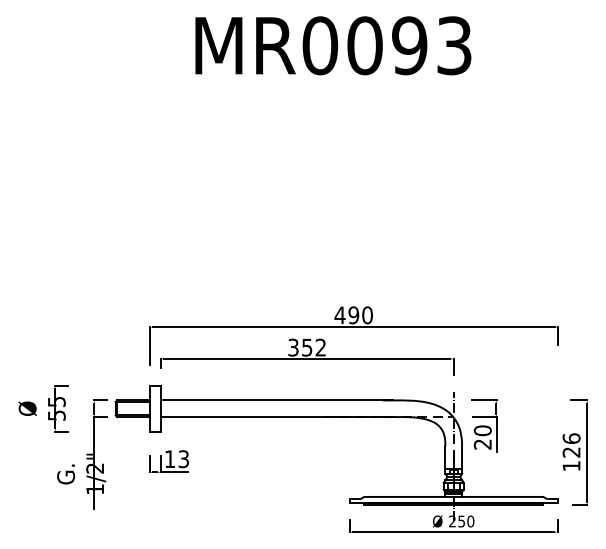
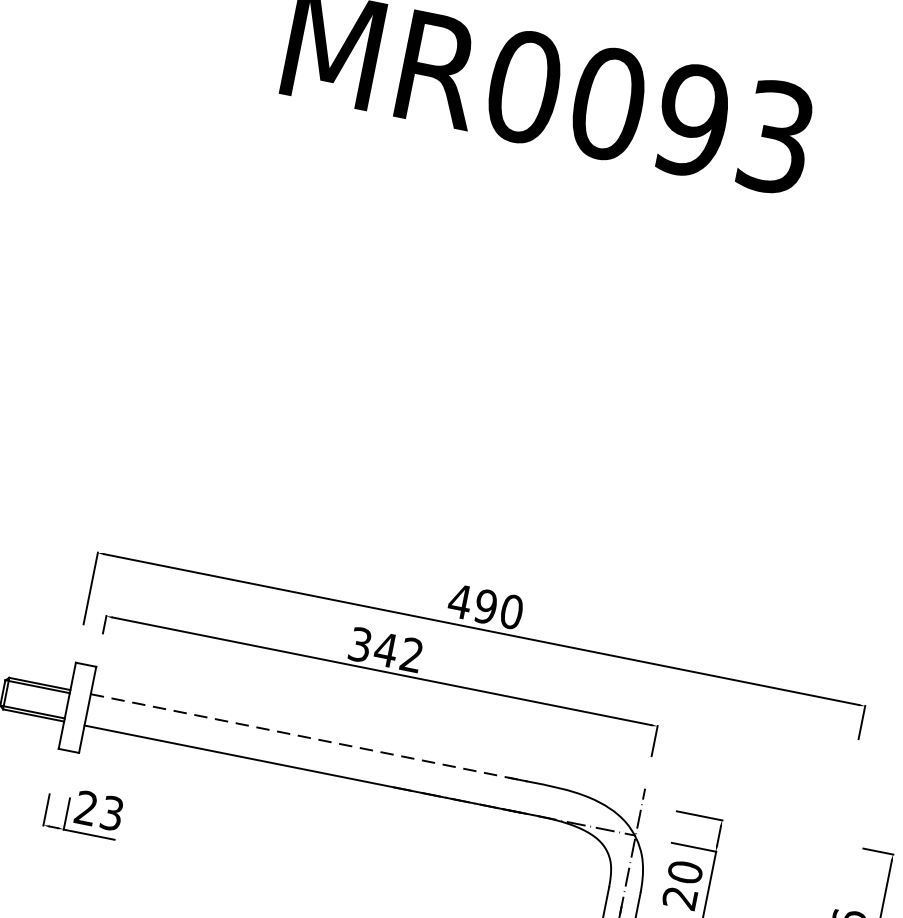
text: (306, 347) -> (384, 649), 352 -> 342
line: (277, 400) -> (310, 738), solid -> dashed
text: (169, 458) -> (85, 806), 13 -> 23

